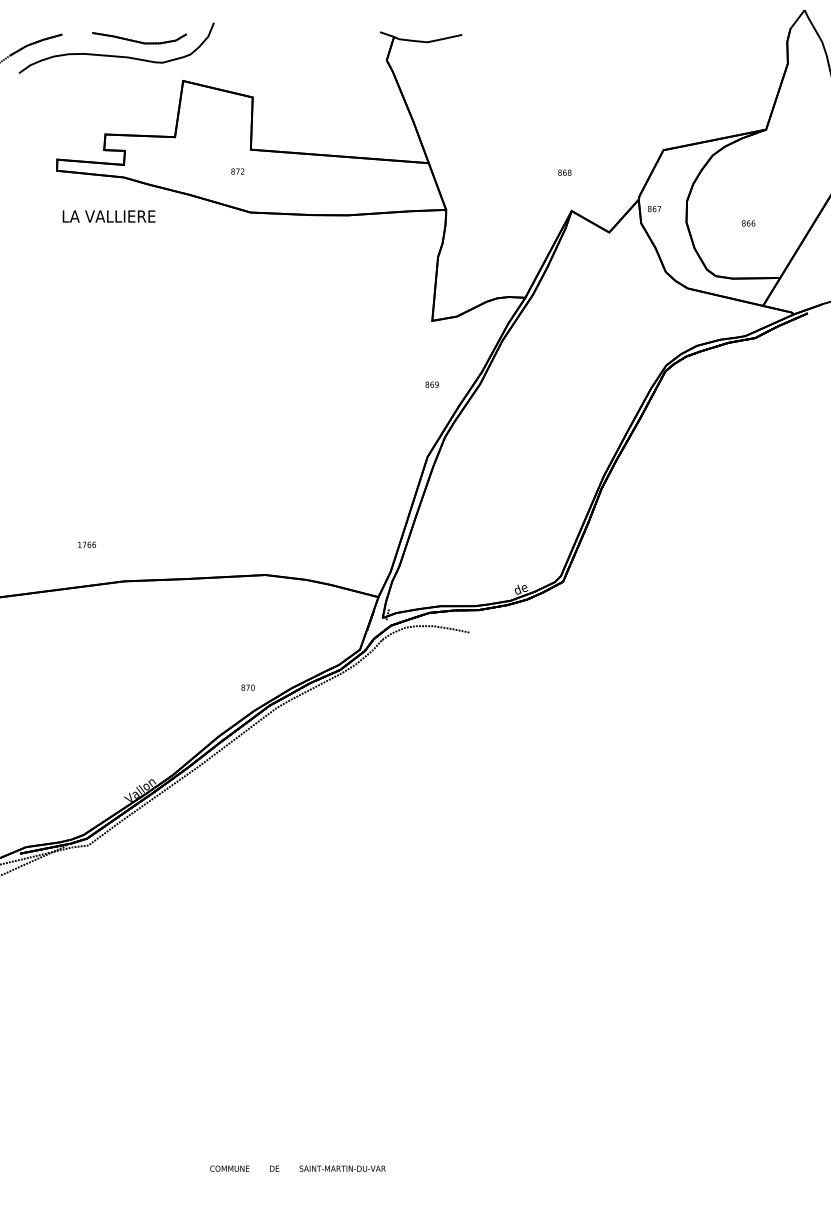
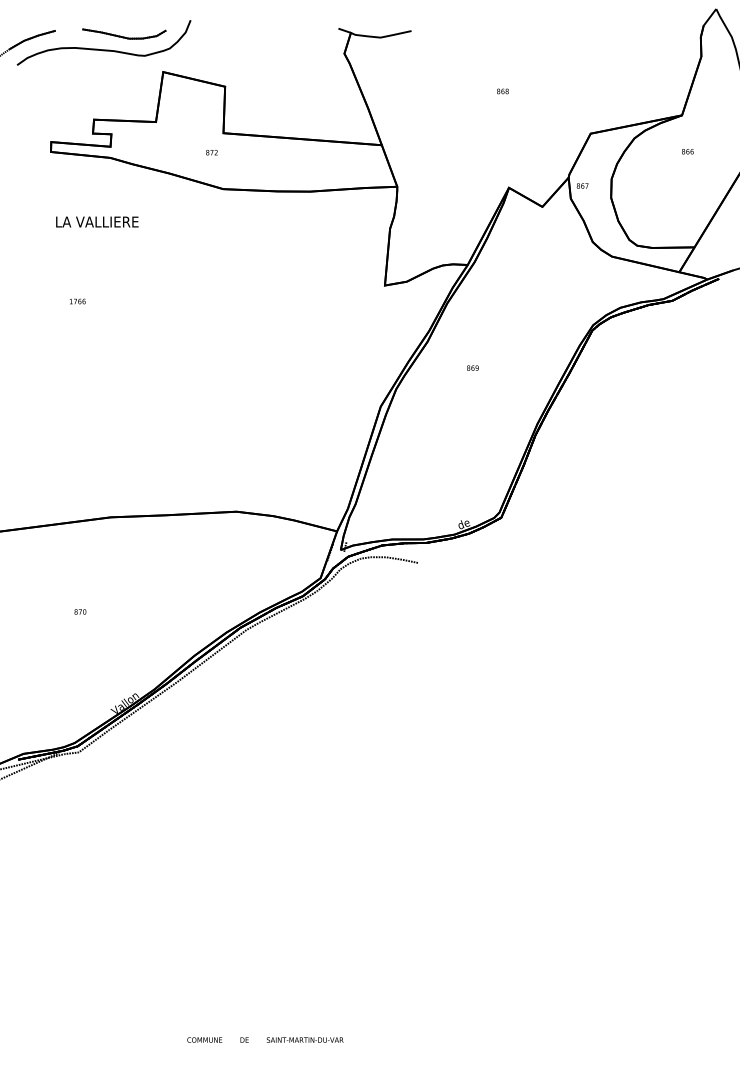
text: (564, 172) -> (502, 91), moved
text: (108, 216) -> (96, 222), moved
text: (748, 223) -> (687, 151), moved
text: (431, 384) -> (472, 367), moved
text: (86, 544) -> (77, 301), moved
text: (247, 687) -> (79, 611), moved

